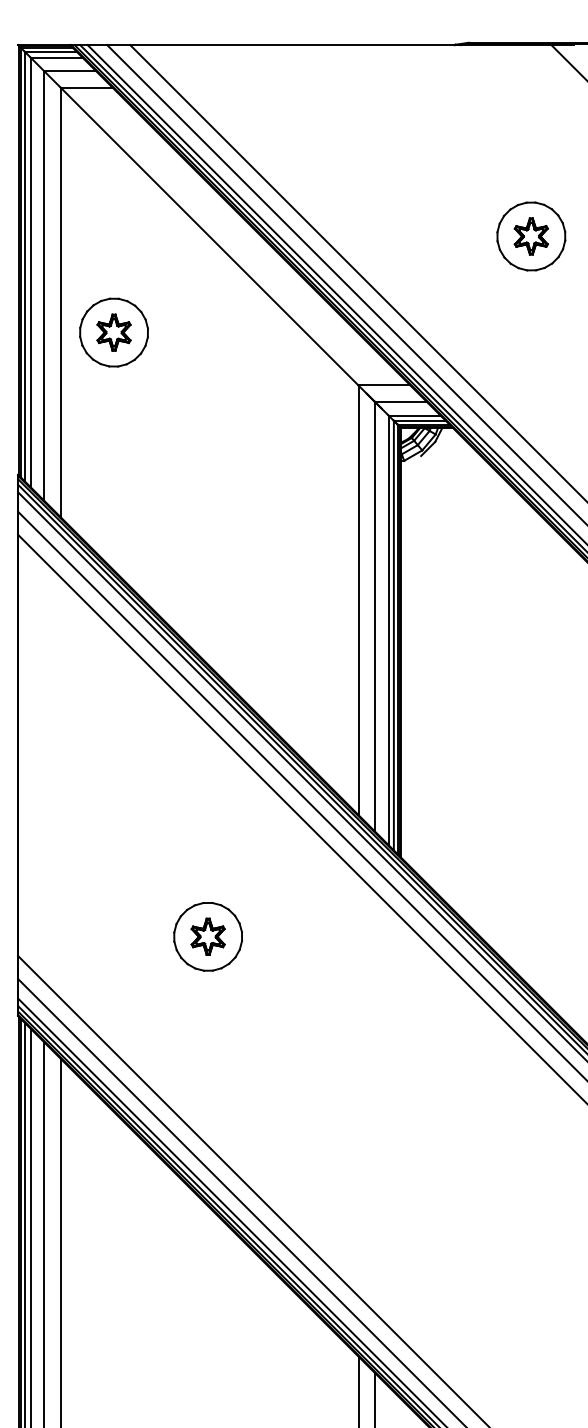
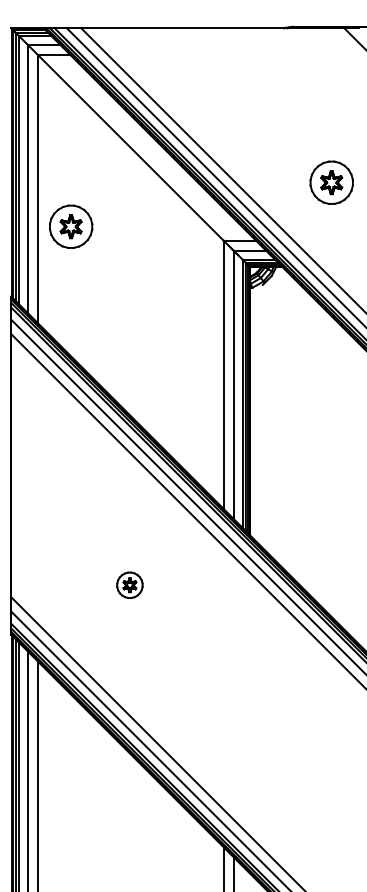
part: (530, 236) -> (331, 182), moved
part: (114, 332) -> (71, 226), moved
part: (207, 937) -> (129, 585), size x0.6

